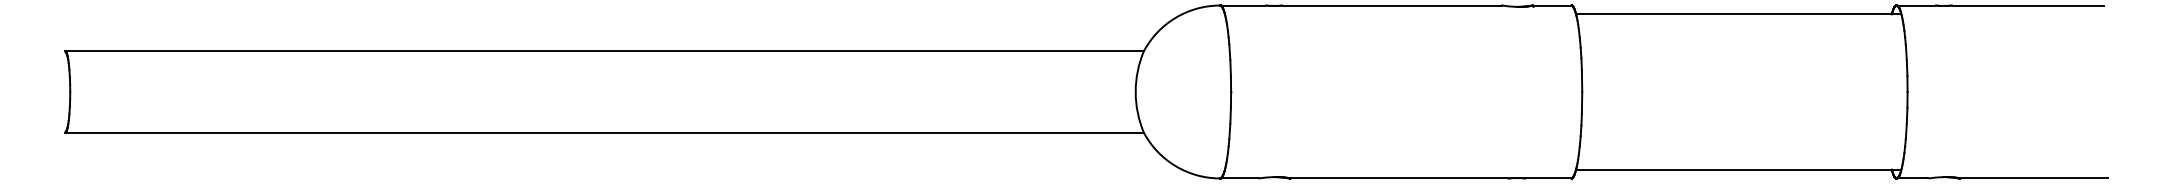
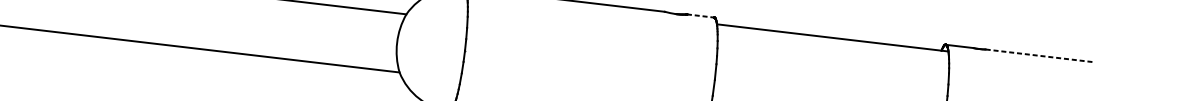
line: (1552, 5) -> (700, 16), solid -> dashed
line: (2028, 5) -> (1039, 55), solid -> dashed

